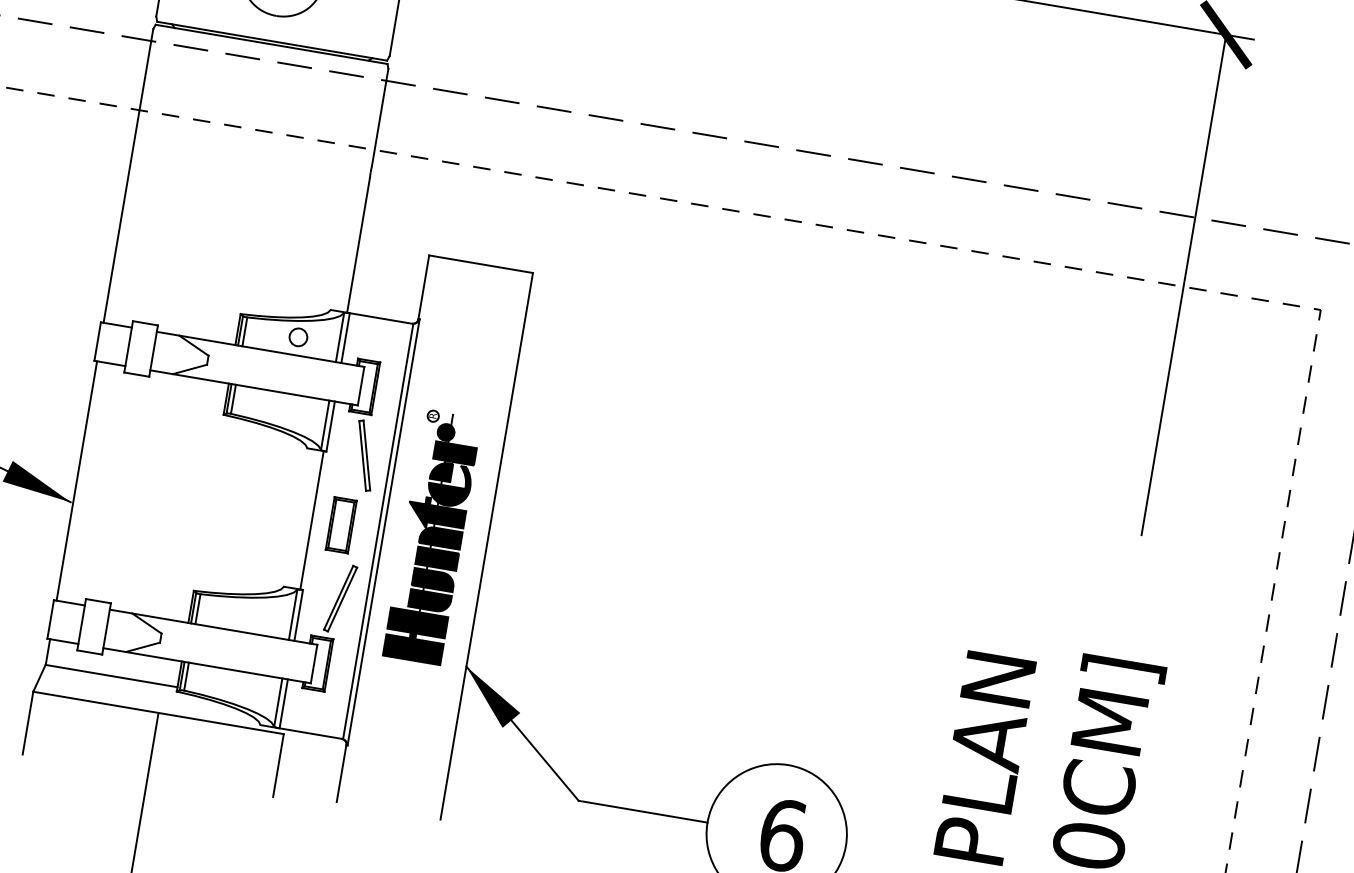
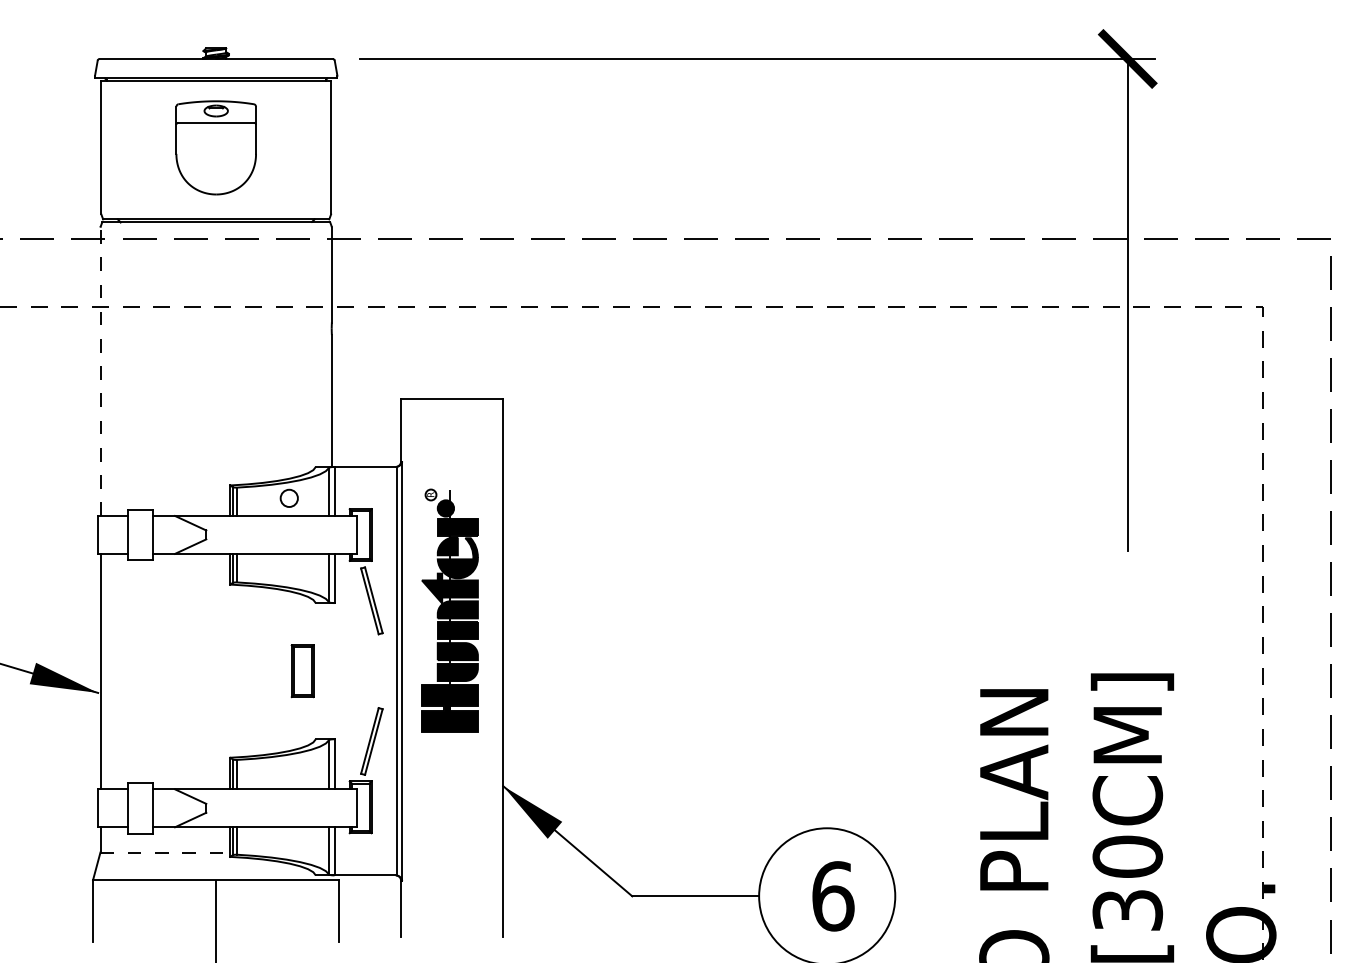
line: (128, 175) -> (100, 371), solid -> dashed
line: (311, 520) -> (331, 671), removed
part: (341, 525) -> (302, 671), moved
part: (432, 536) -> (449, 610), moved
line: (111, 676) -> (165, 852), solid -> dashed

